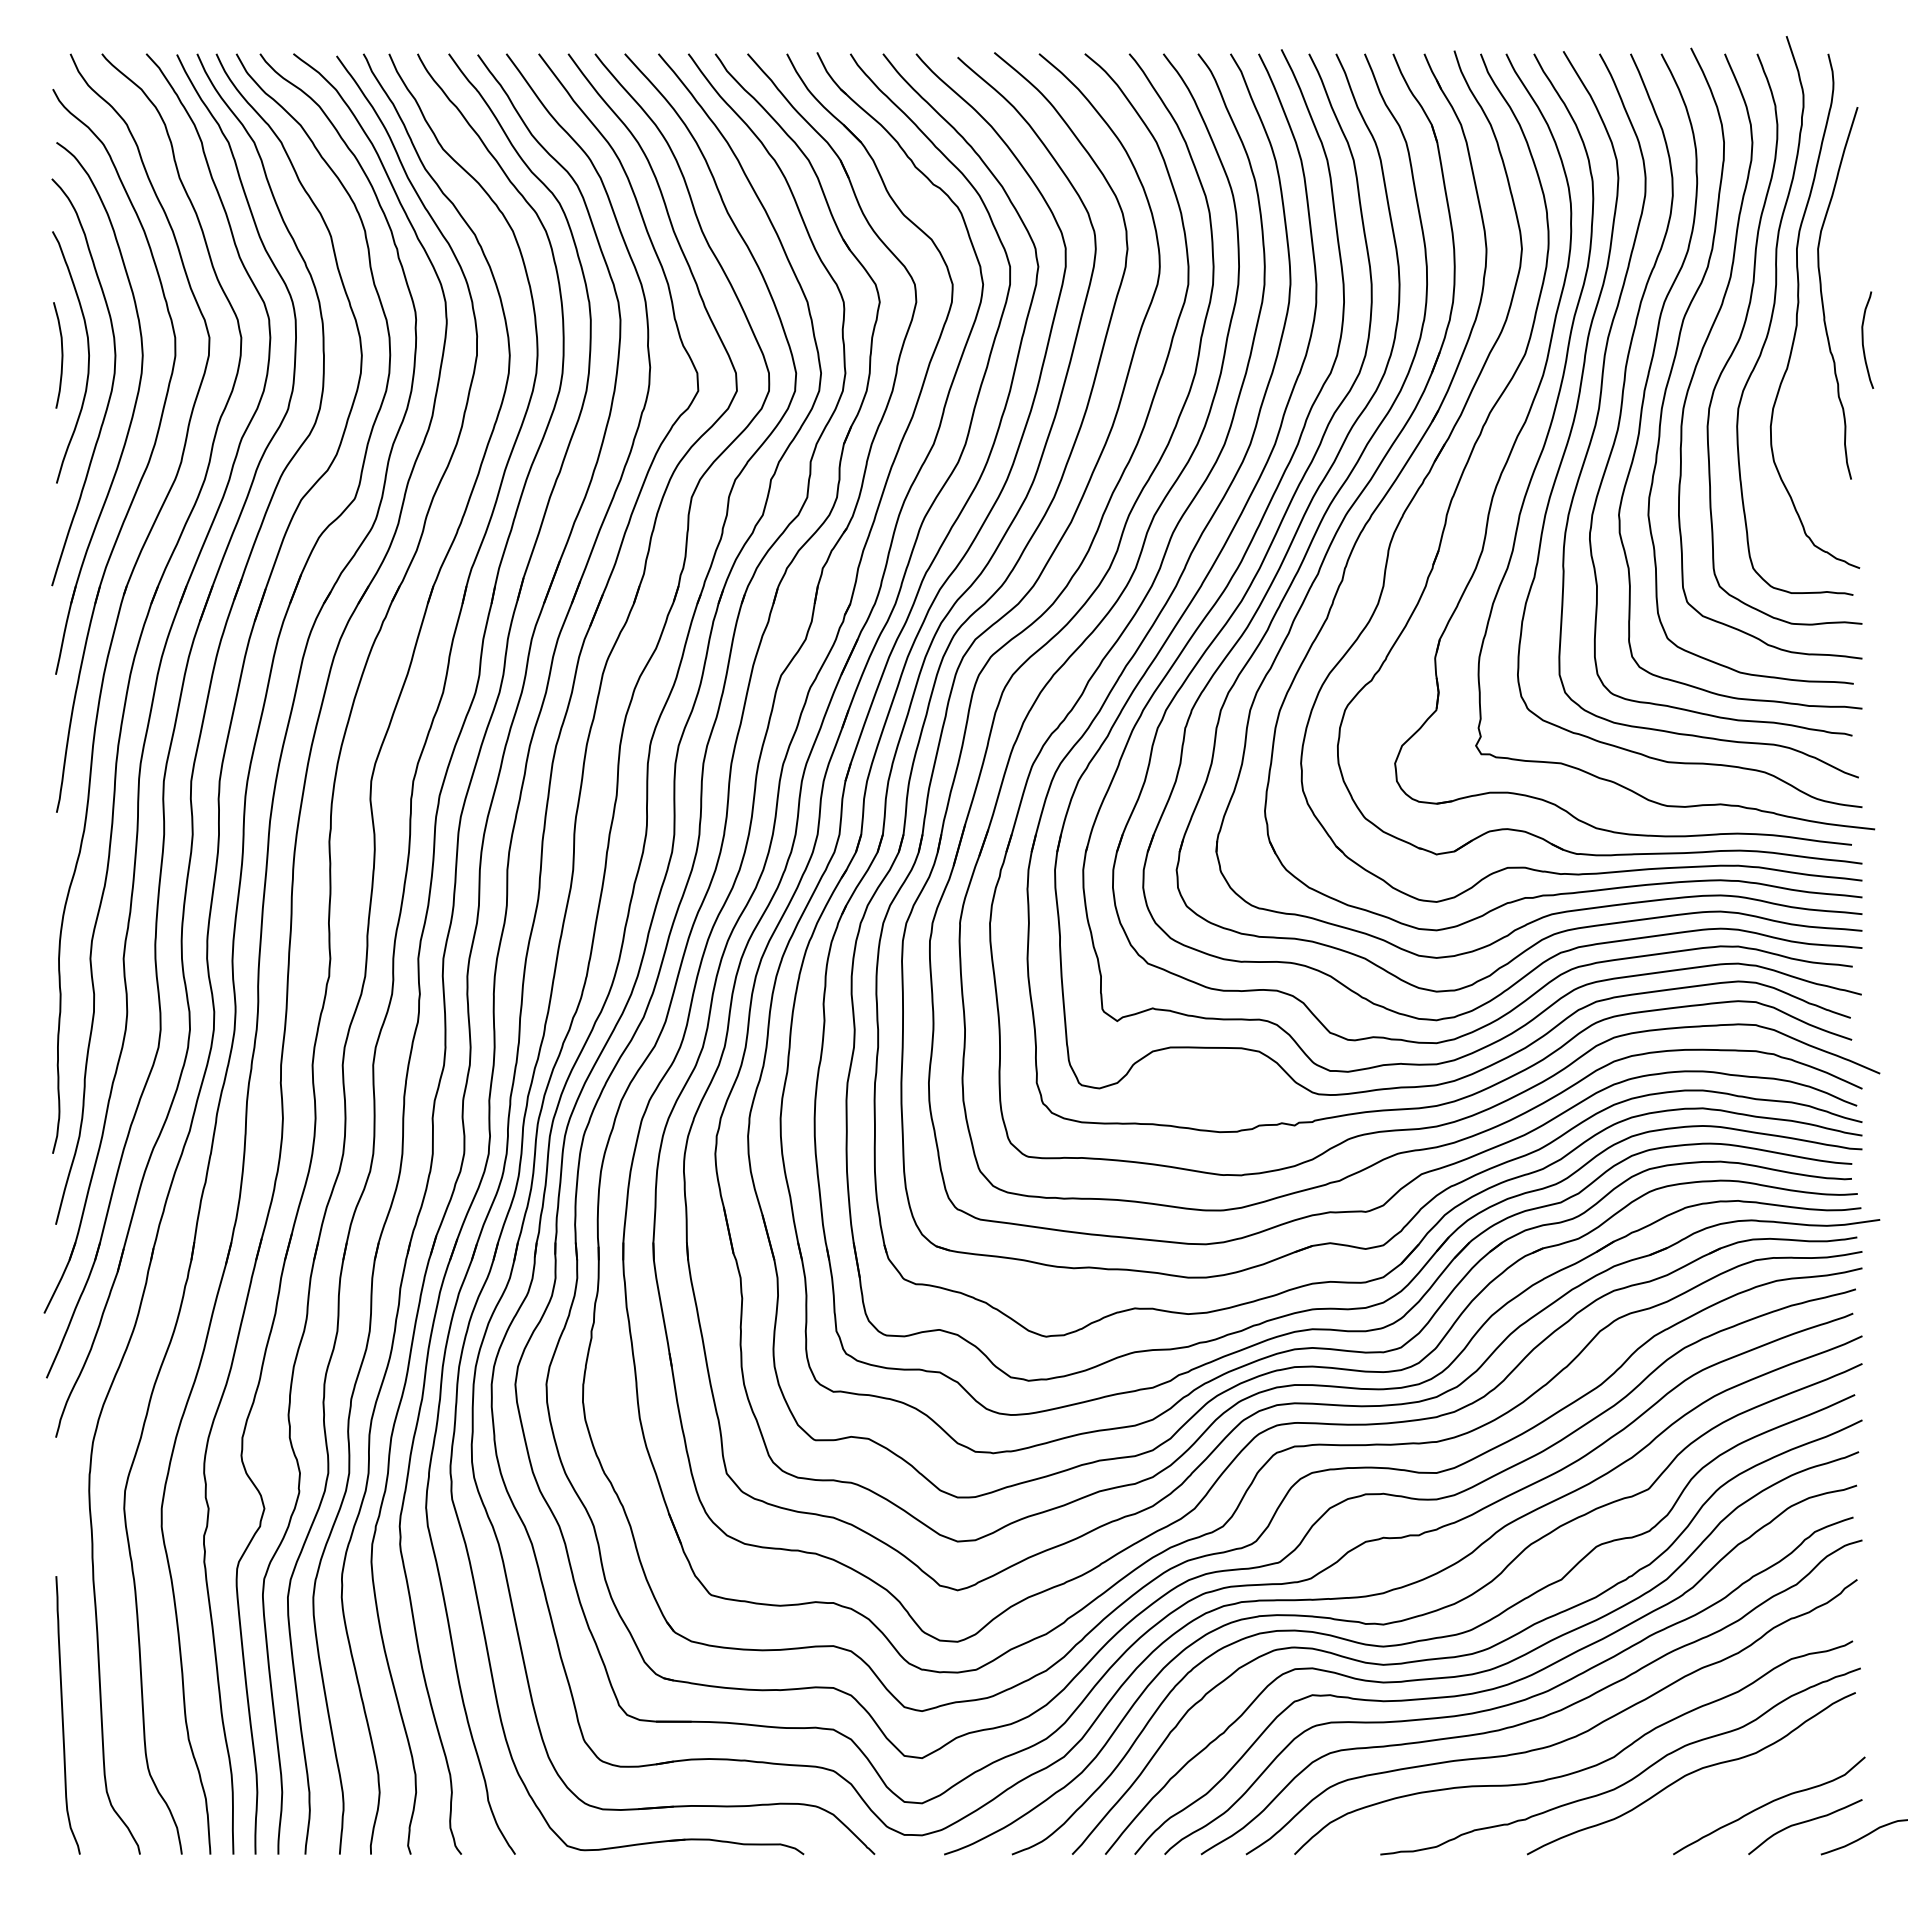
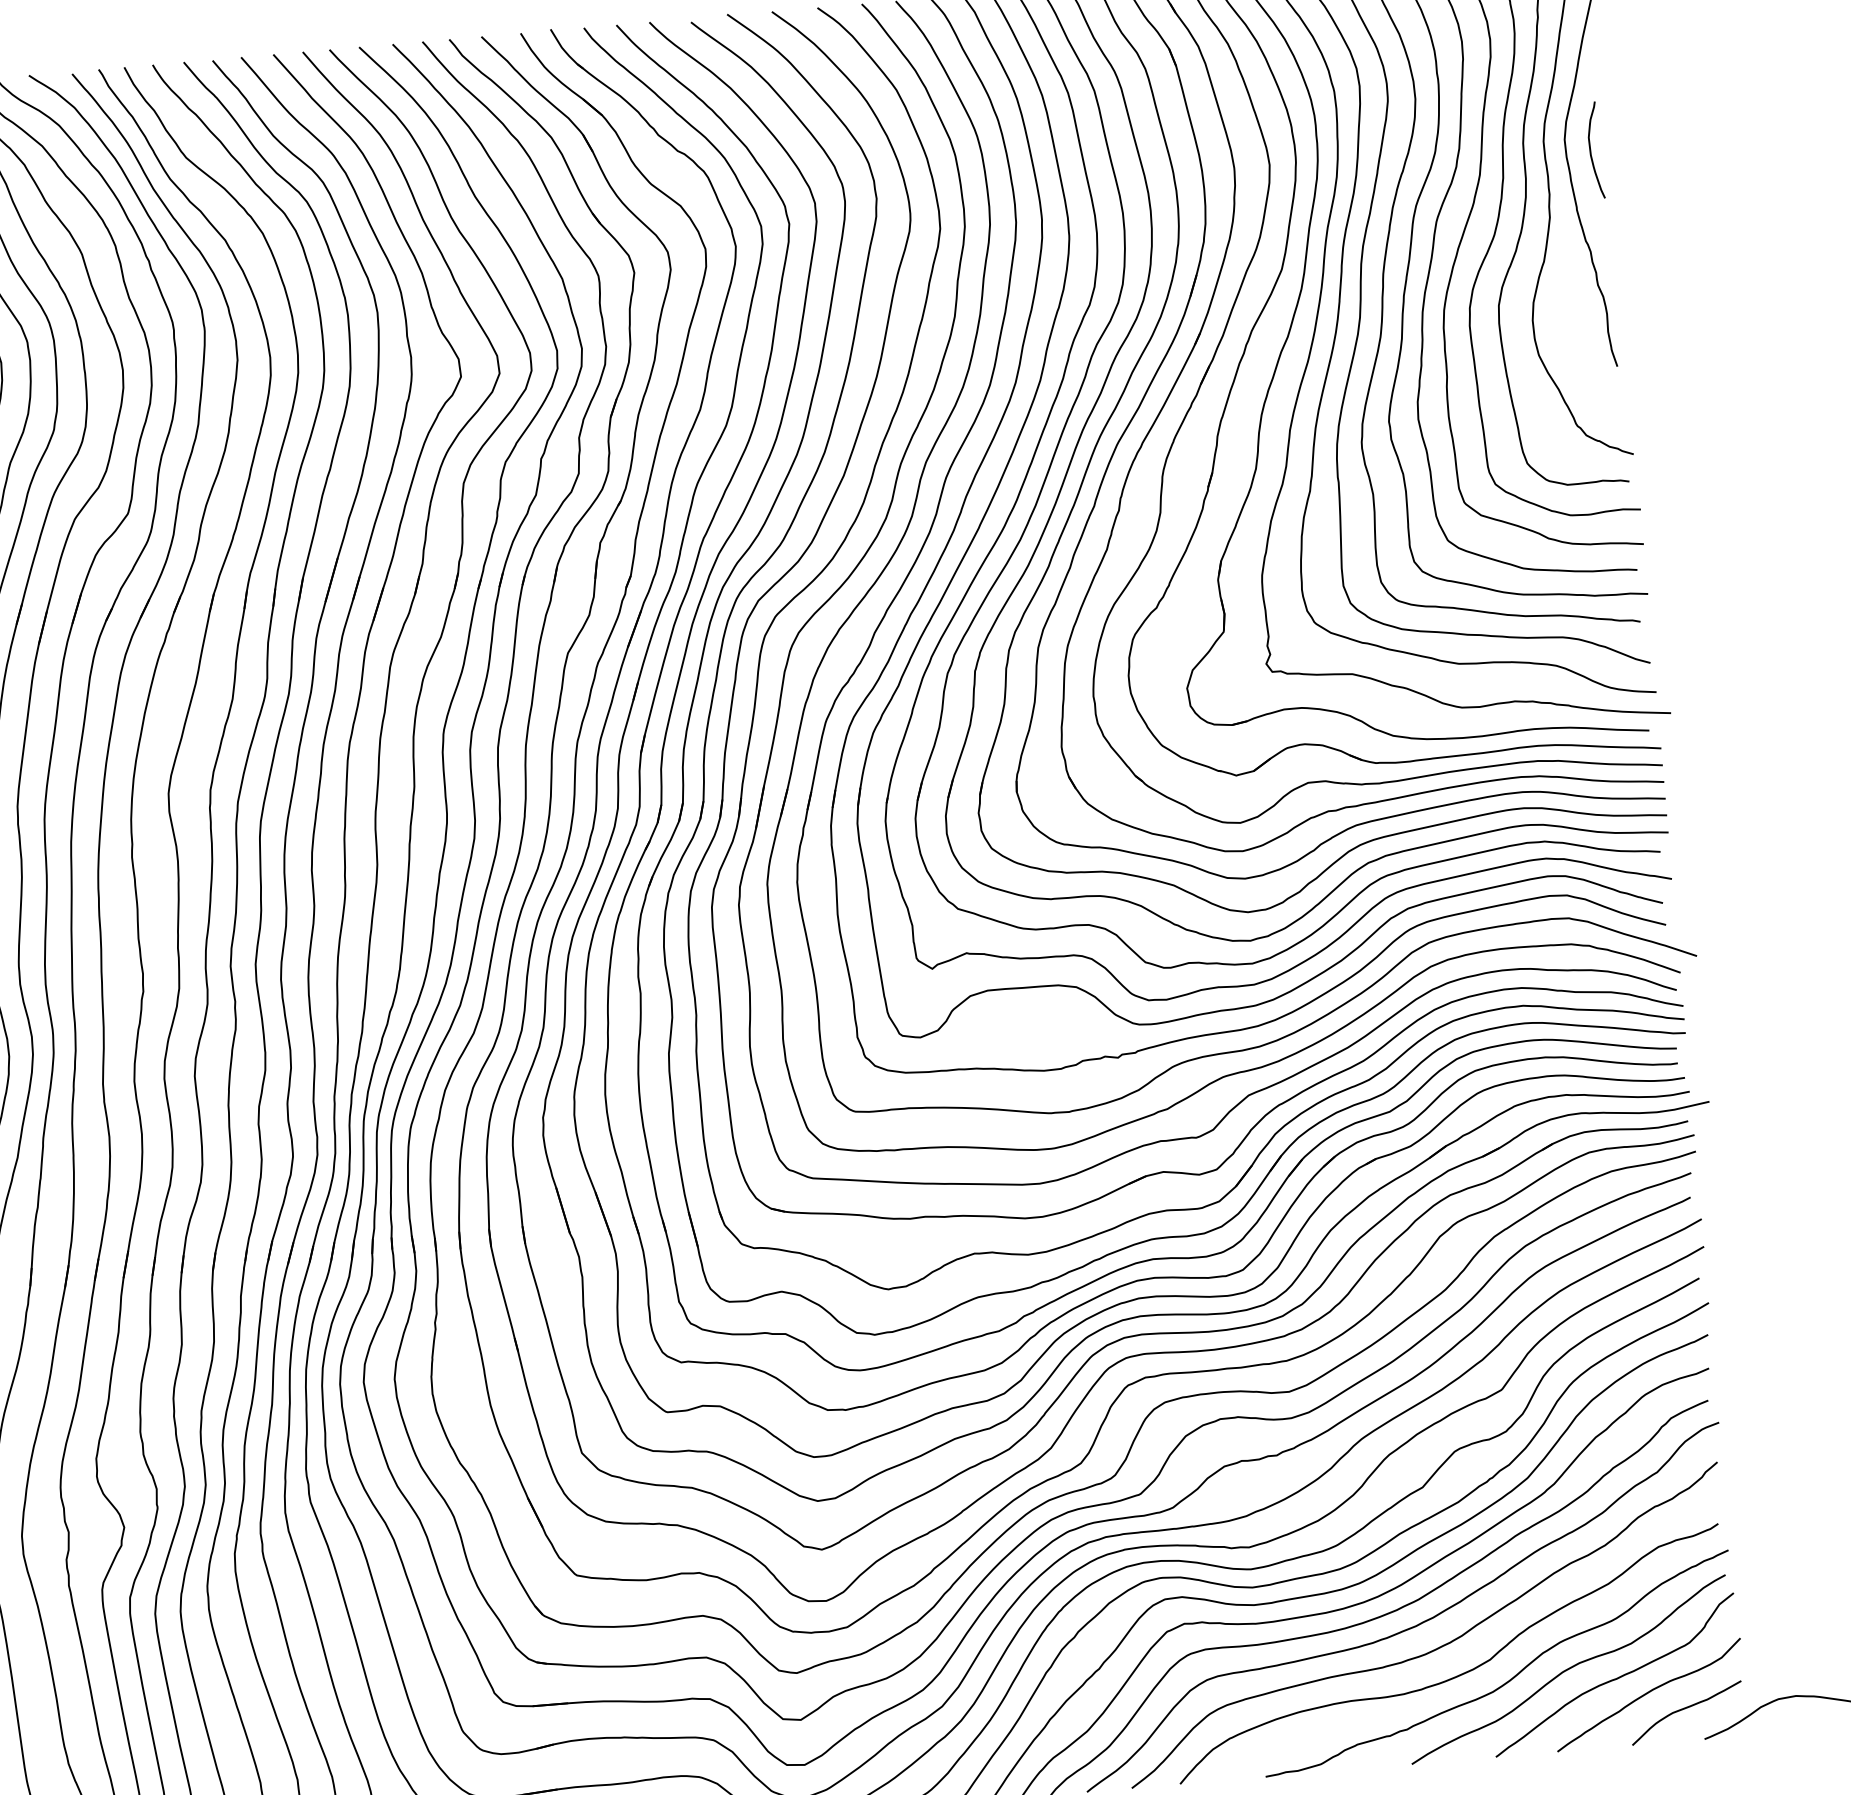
curve: (1863, 339) -> (1591, 150), moved
curve: (1736, 1786) -> (1614, 1678), added

